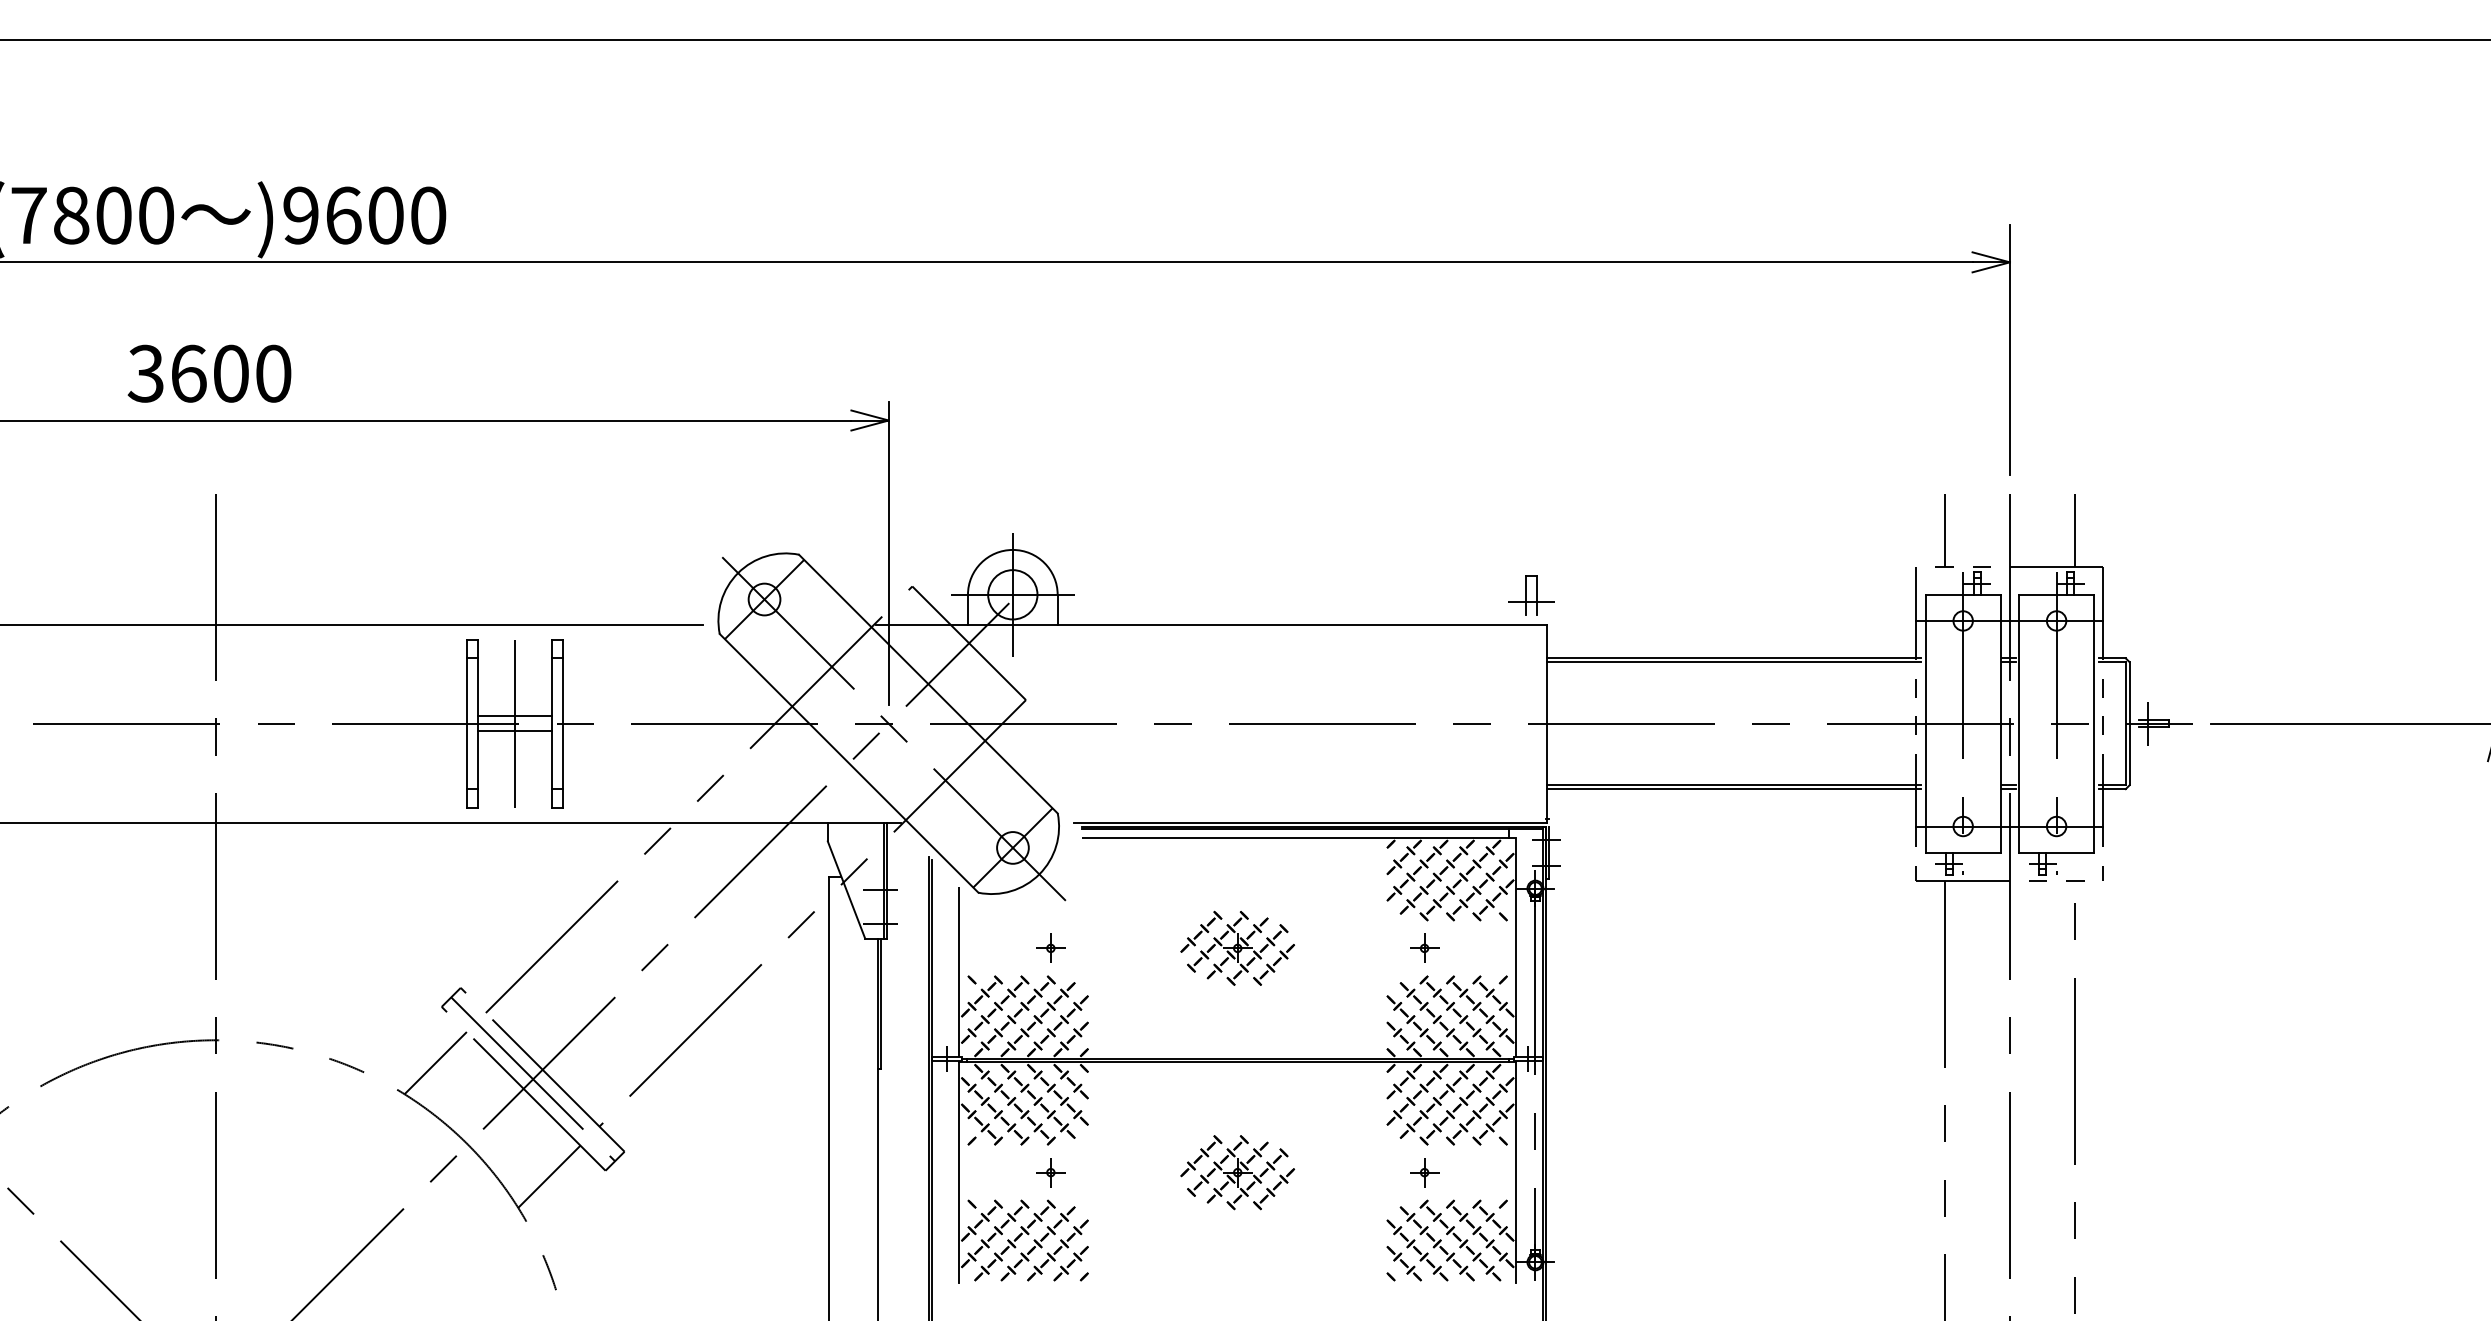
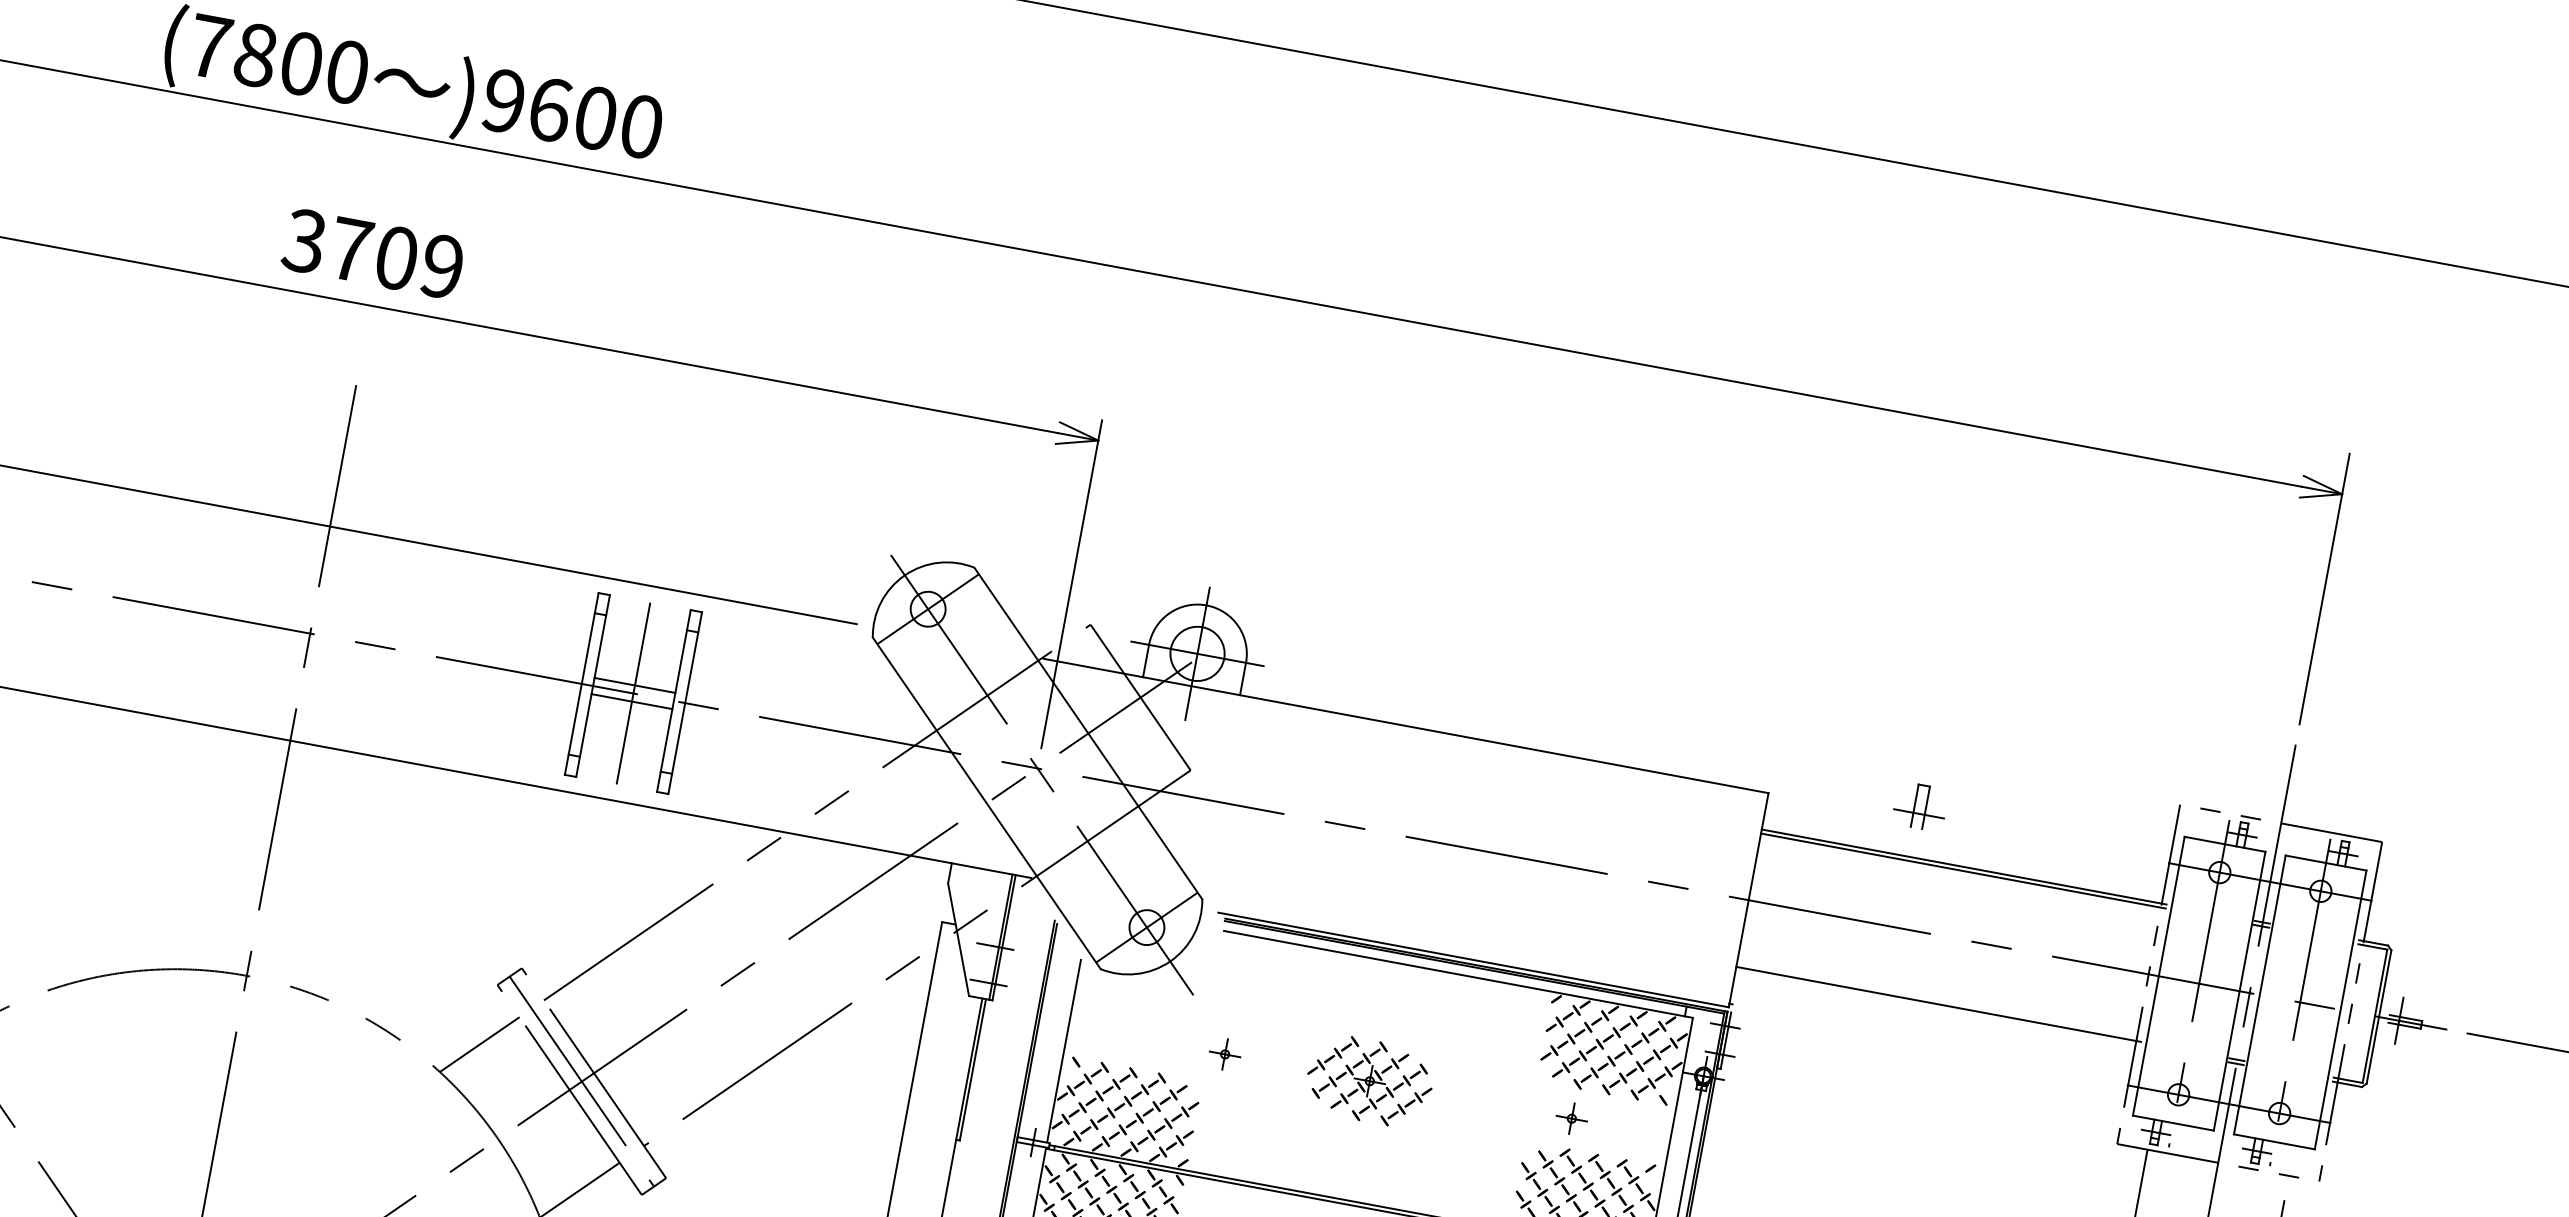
text: (231, 373) -> (397, 258), 3600 -> 3709
line: (1944, 529) -> (2217, 769), removed
line: (2075, 529) -> (2359, 796), removed
part: (1531, 595) -> (1920, 806), moved
line: (1733, 789) -> (1937, 1008), removed
part: (1050, 947) -> (1224, 1053), moved

